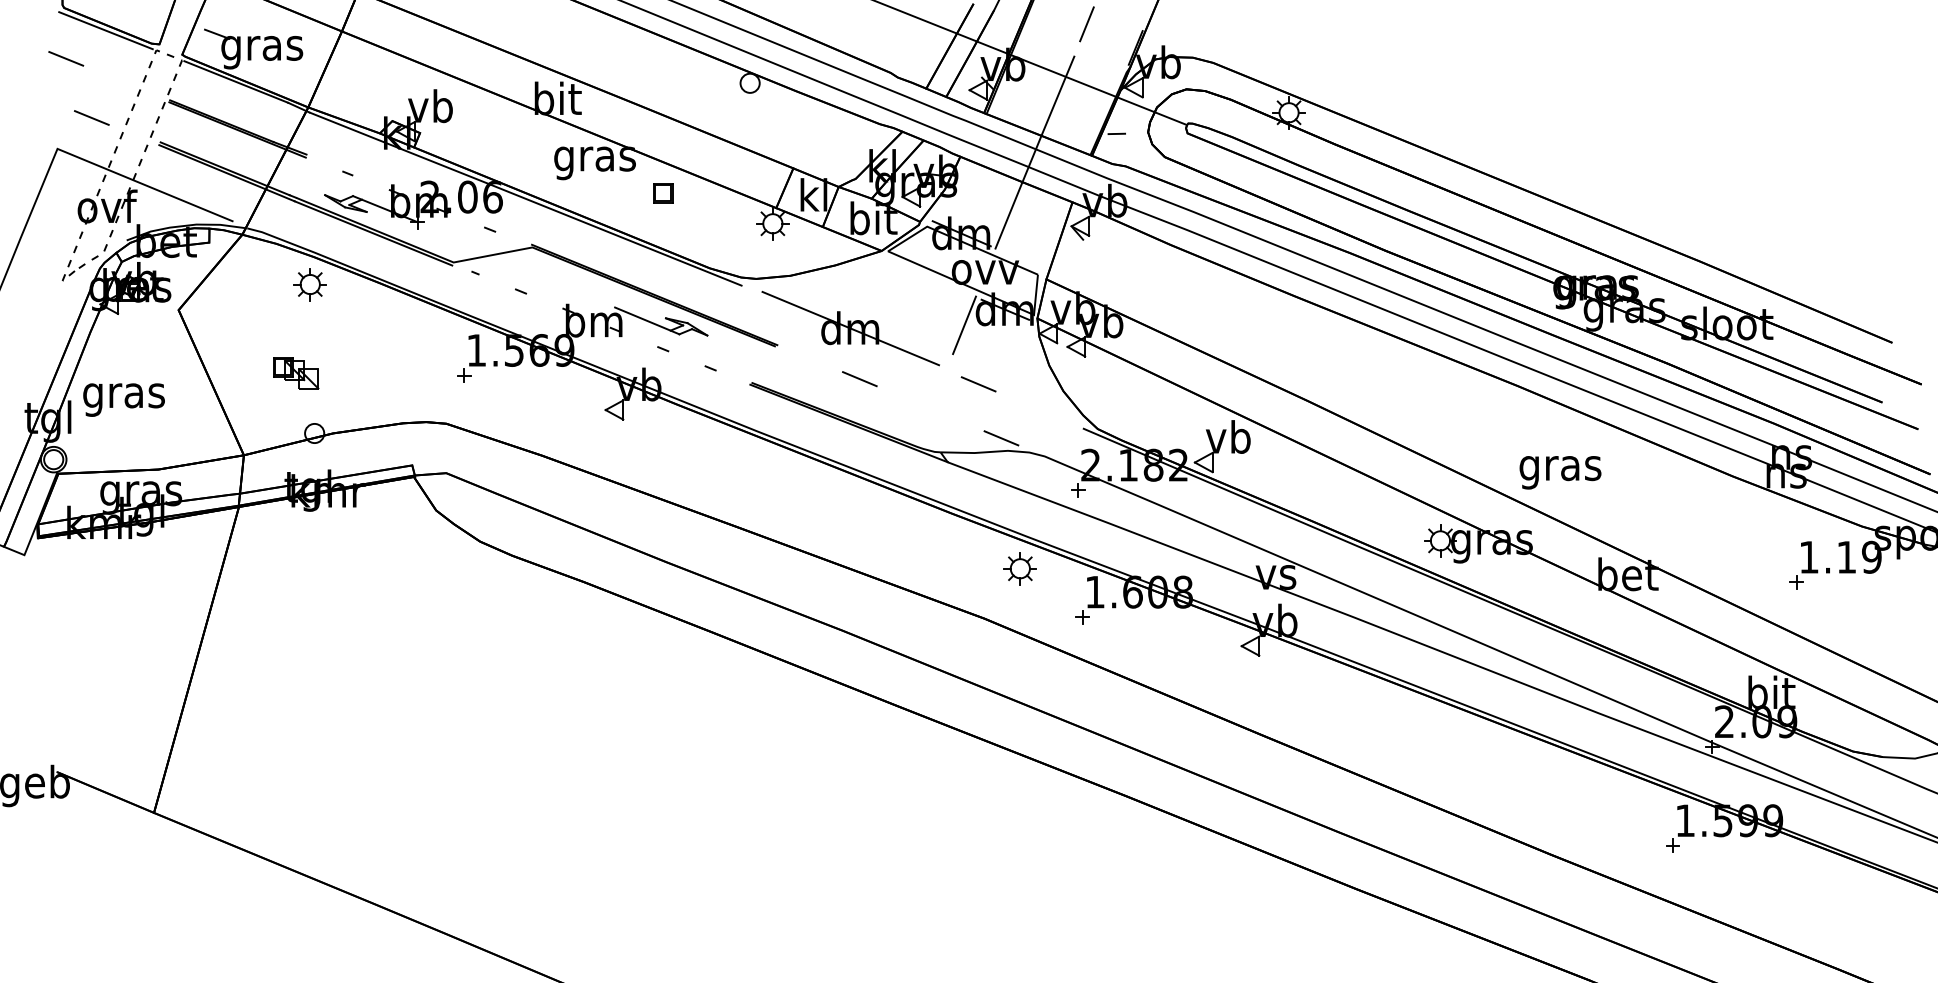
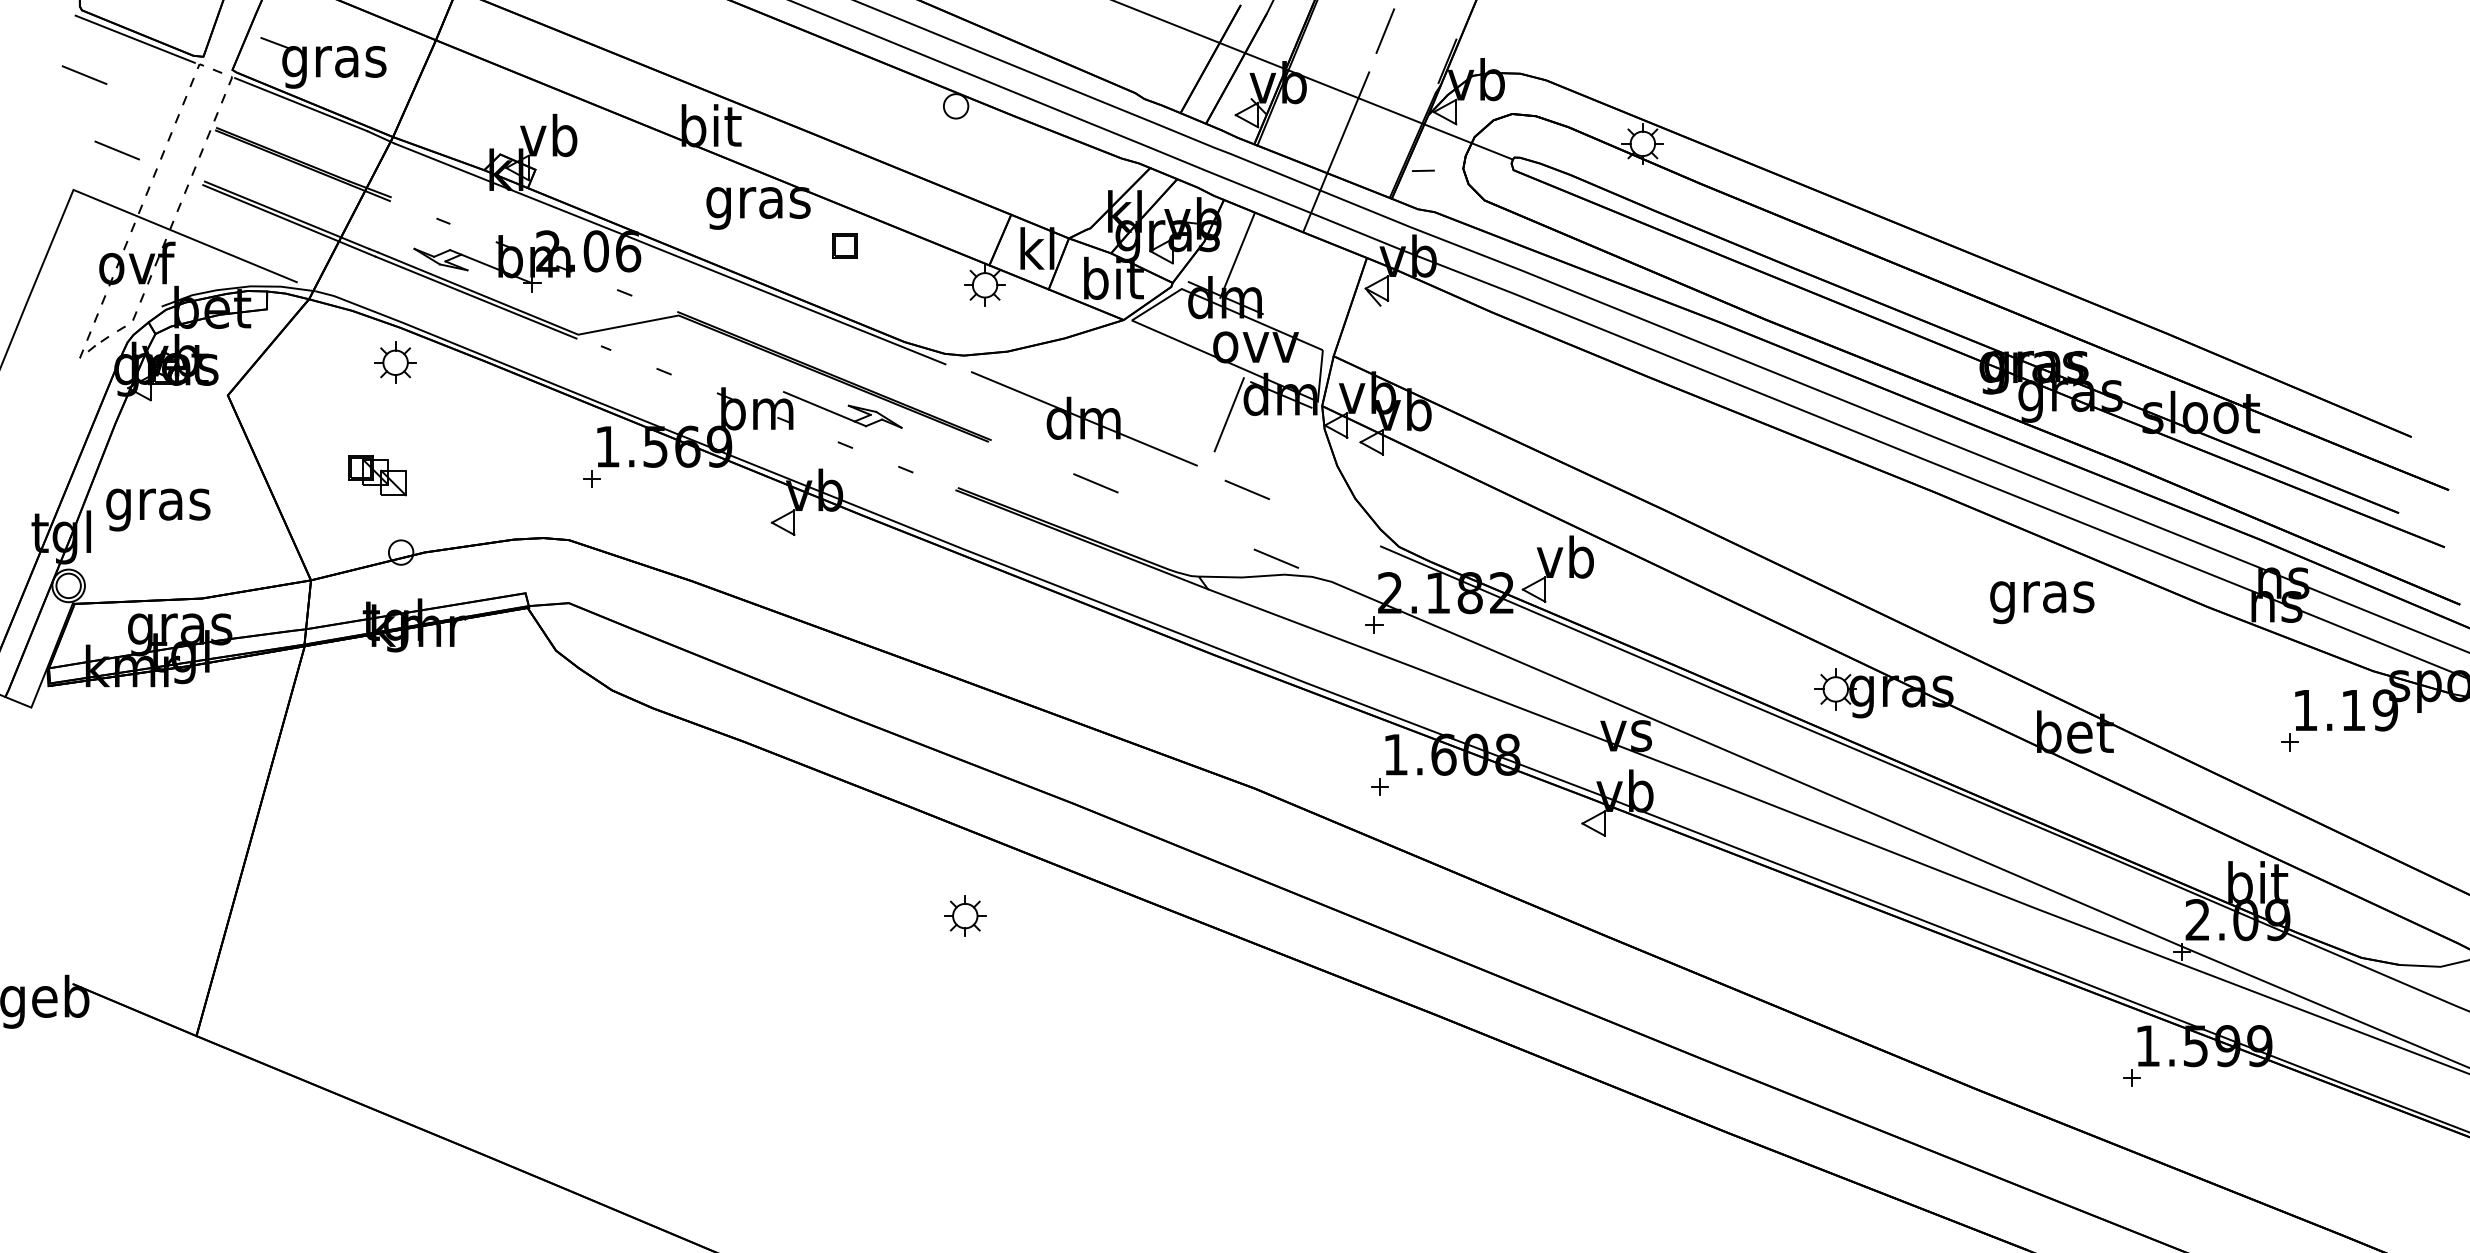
line: (1008, 215) -> (1236, 255), moved
text: (1560, 472) -> (2042, 602), moved
part: (1019, 568) -> (964, 915), moved

